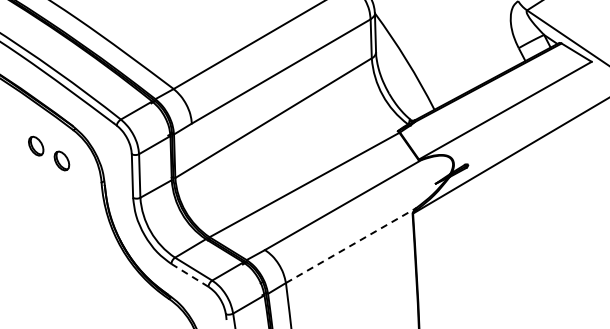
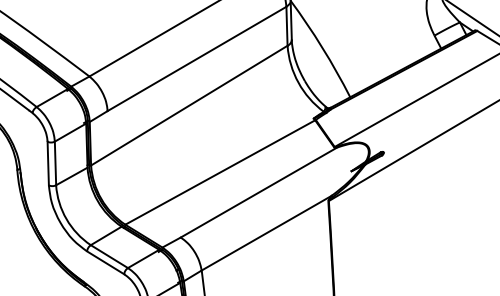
line: (351, 245) -> (267, 232), dashed -> solid
line: (189, 275) -> (105, 262), dashed -> solid

